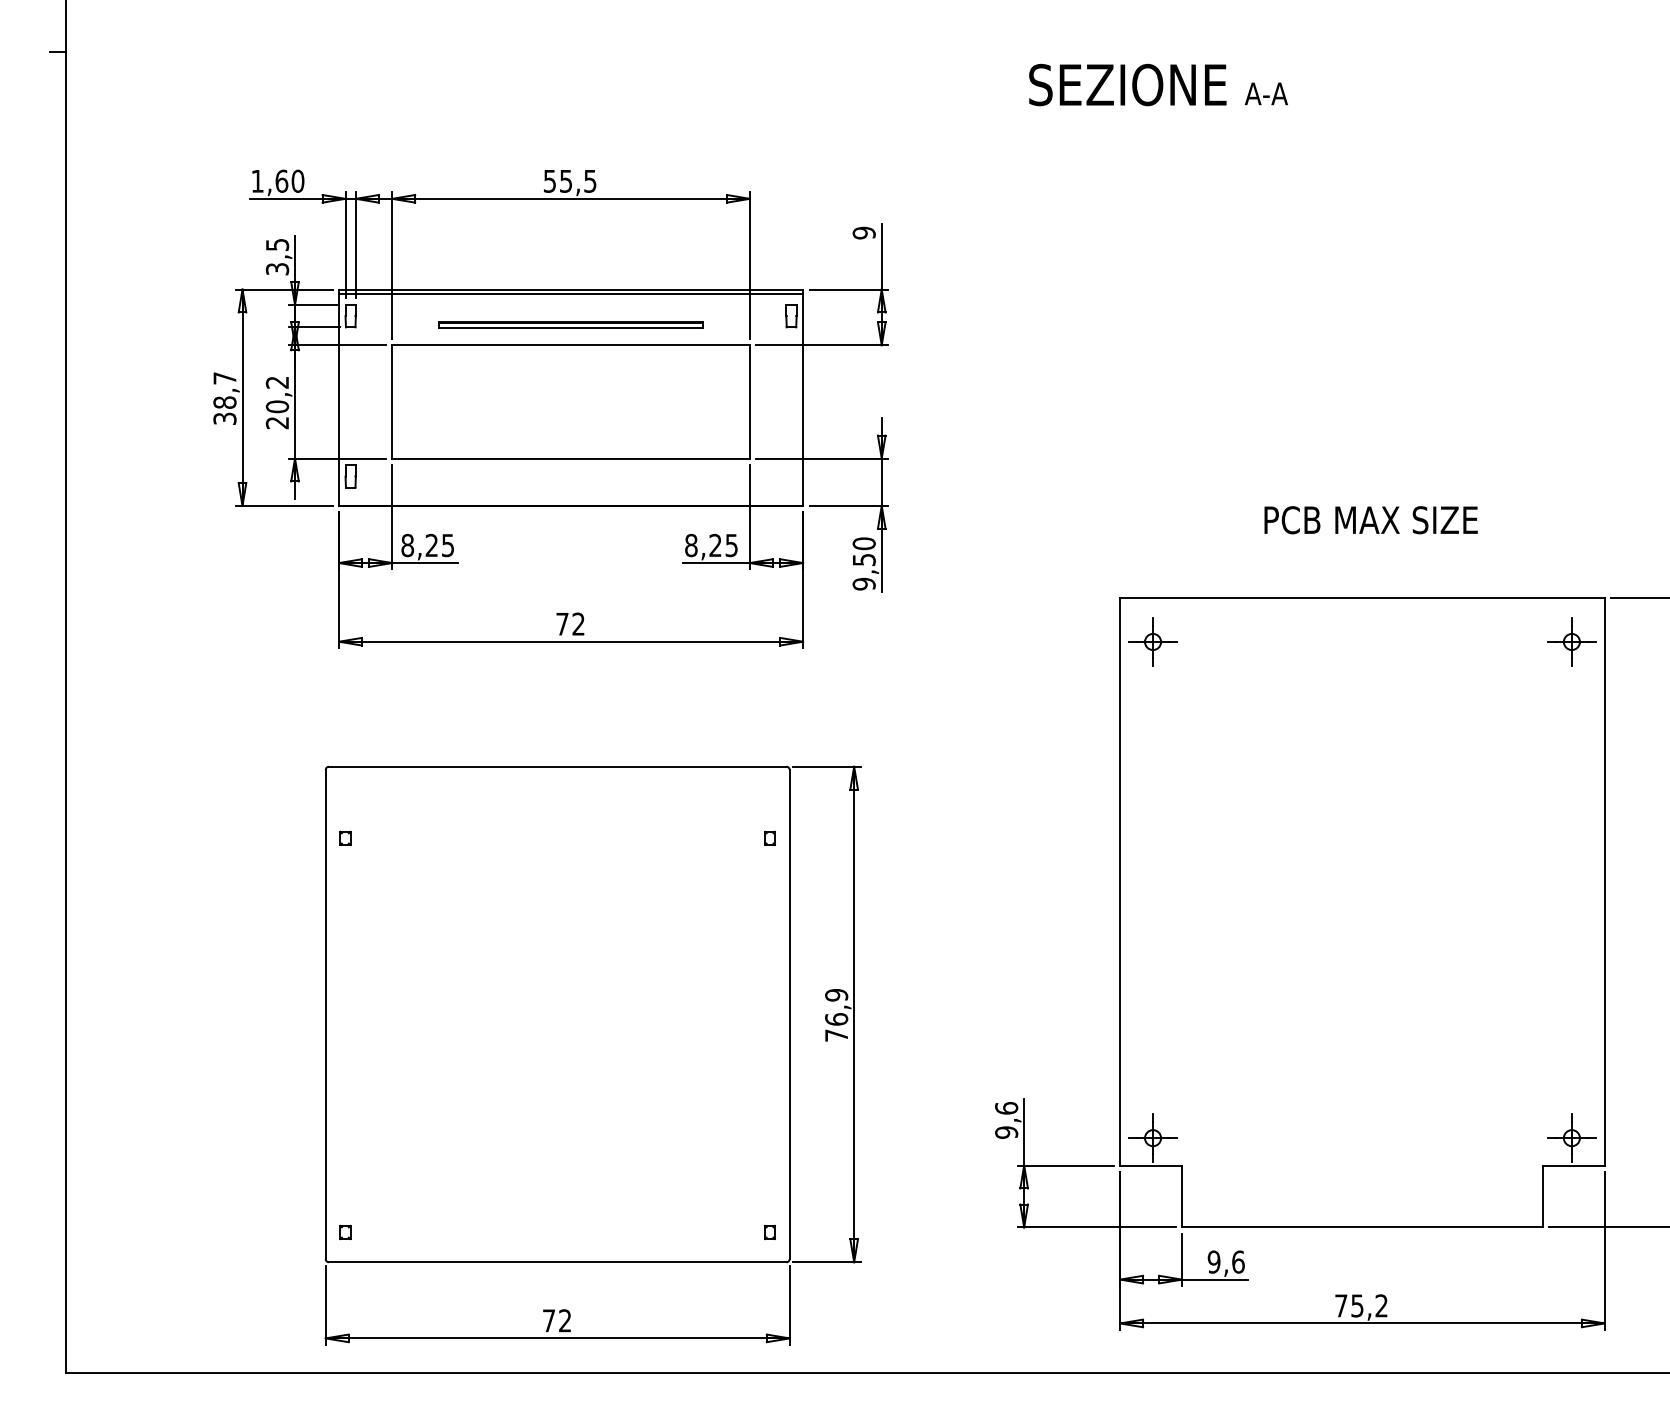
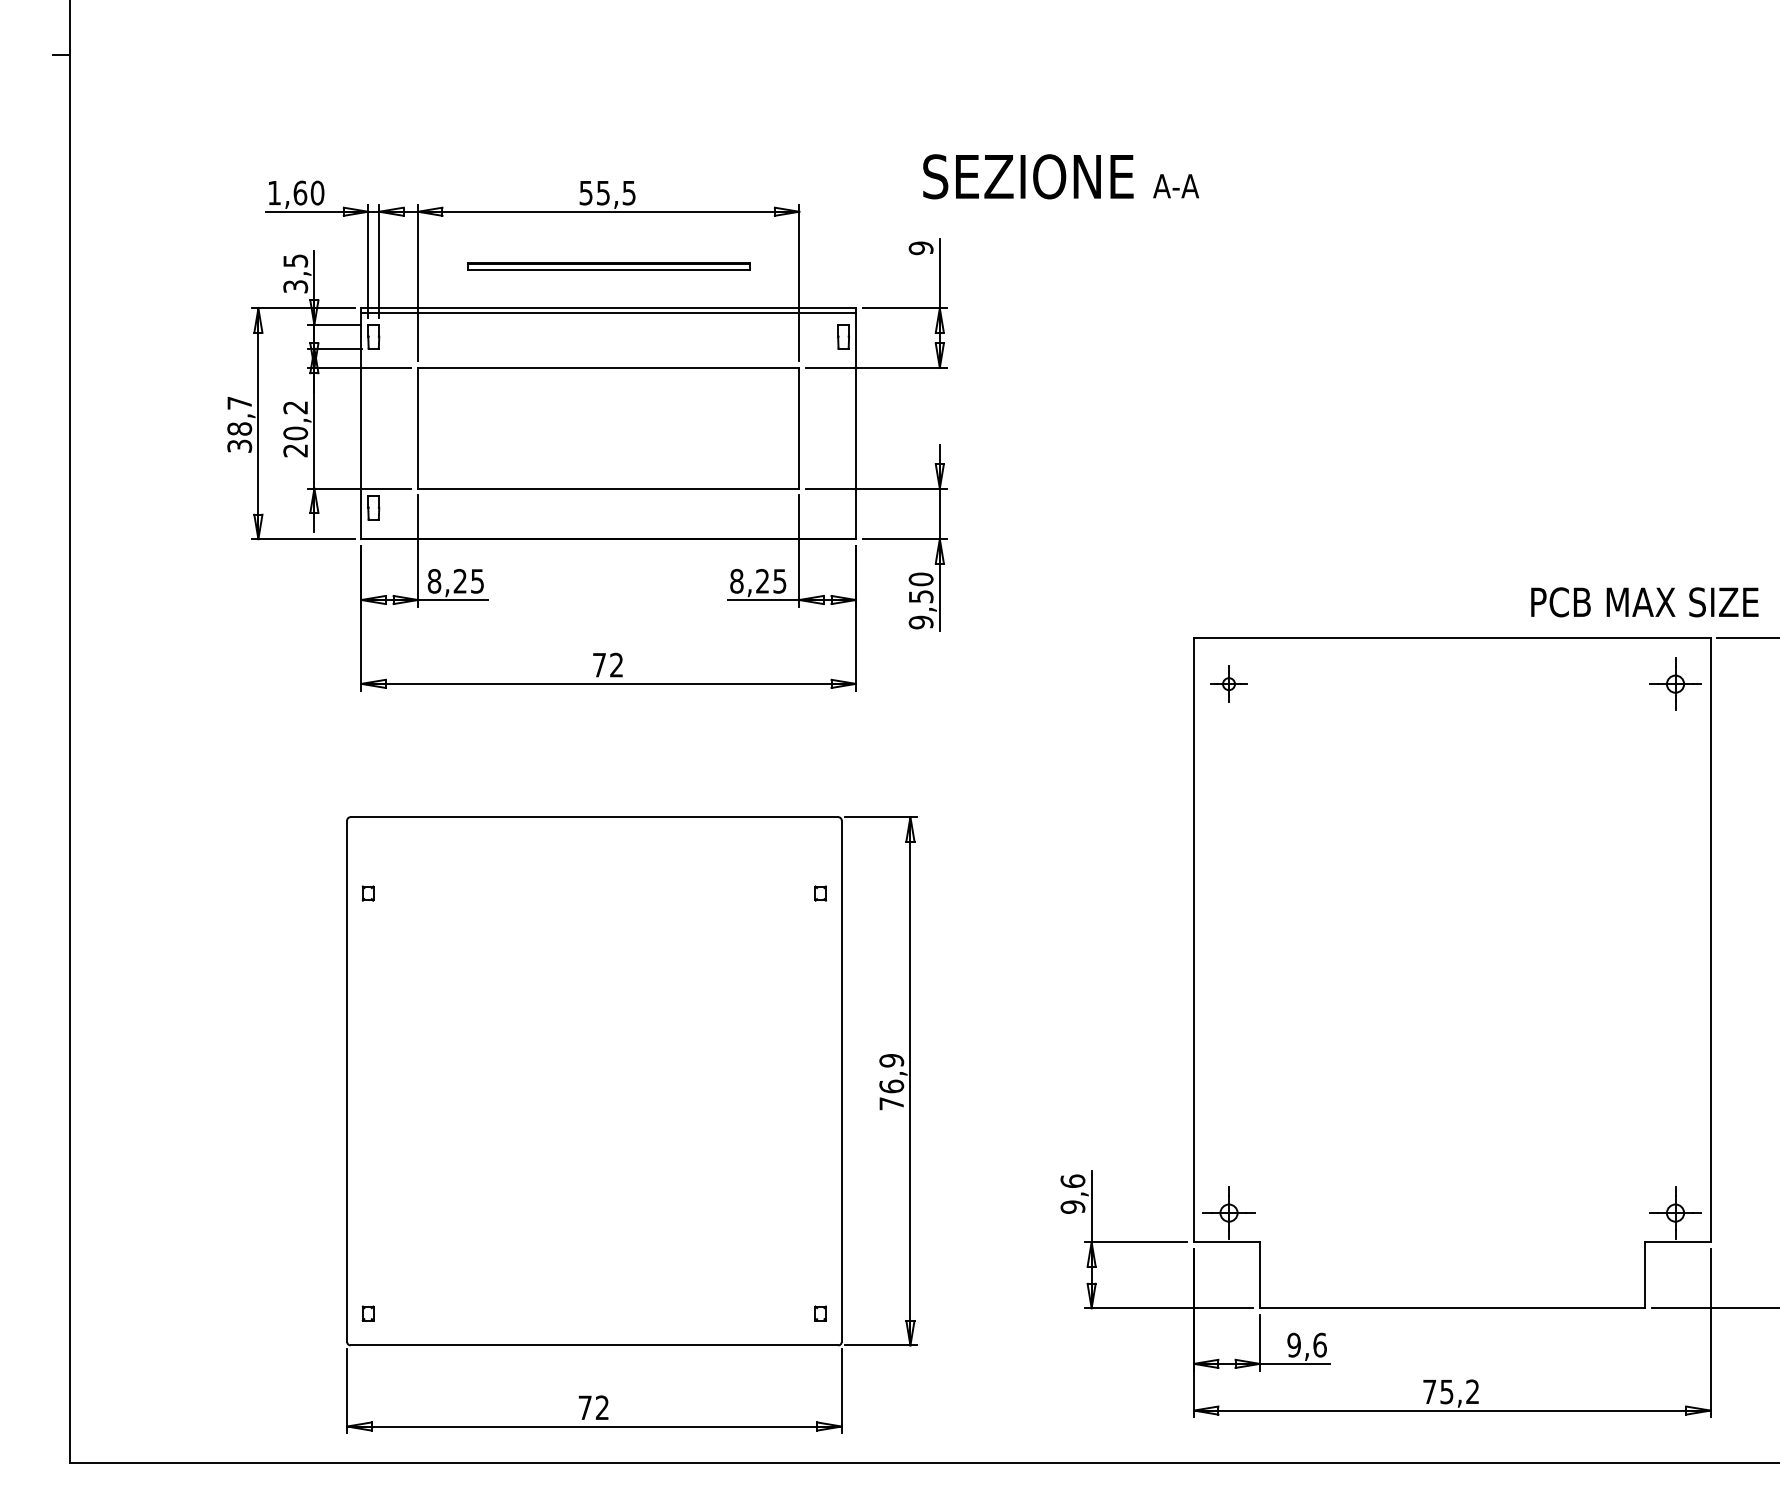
text: (1158, 84) -> (1061, 176), moved
part: (570, 324) -> (608, 265), moved
text: (1370, 520) -> (1644, 602), moved
part: (1152, 641) -> (1228, 683), size x0.7

